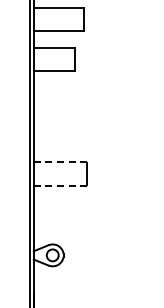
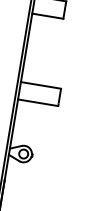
line: (60, 162) -> (41, 85), dashed -> solid
line: (60, 185) -> (38, 102), dashed -> solid

